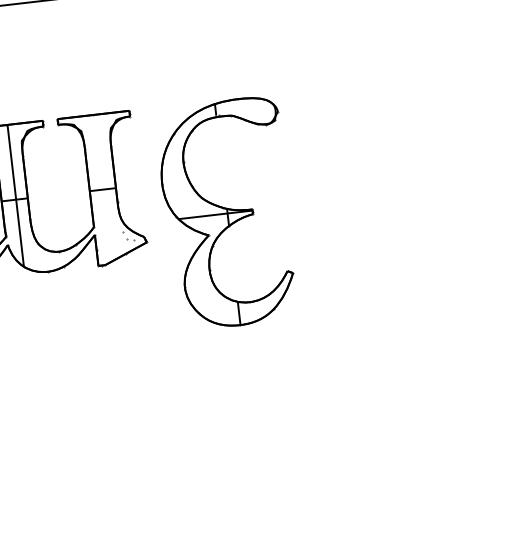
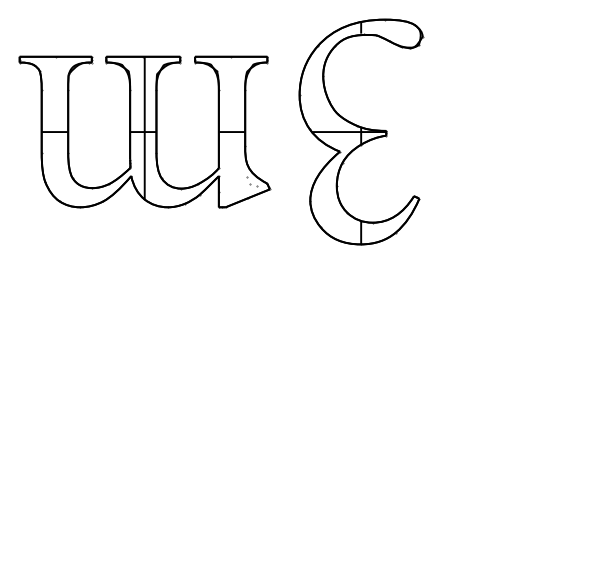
part: (227, 212) -> (361, 131), moved

